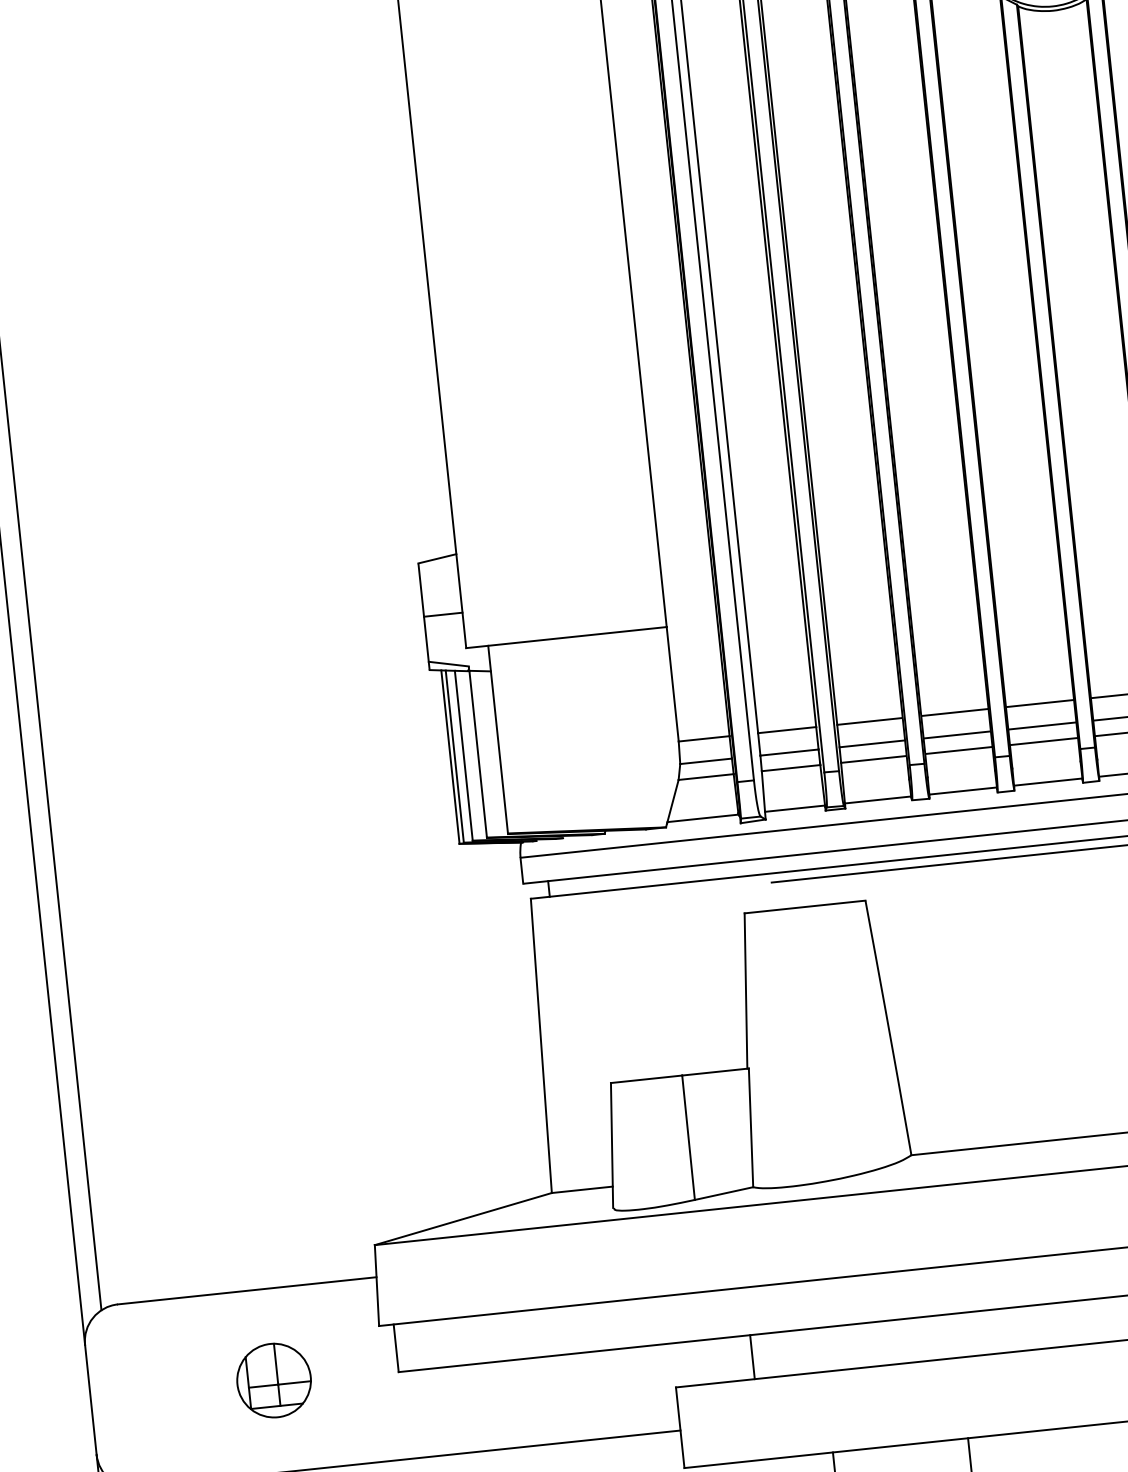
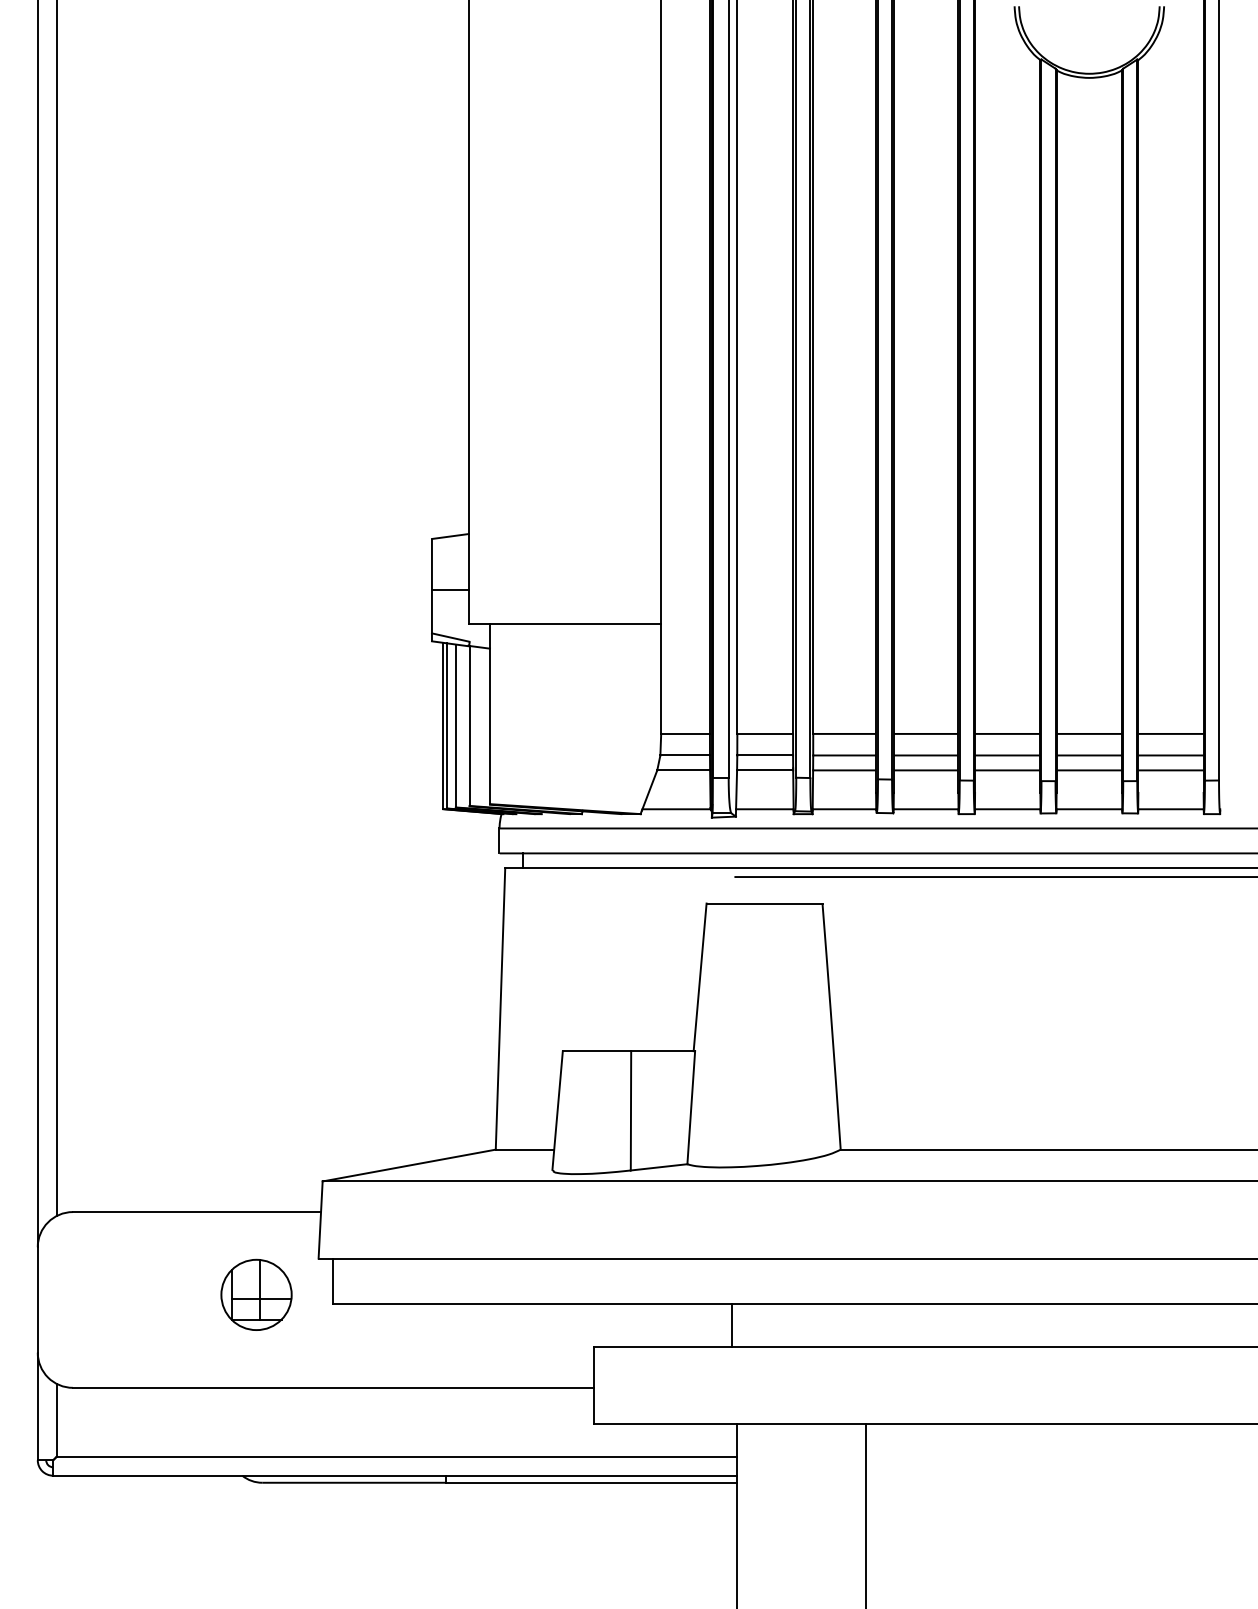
line: (752, 1357) -> (731, 1325), moved
part: (274, 1380) -> (256, 1294), moved

